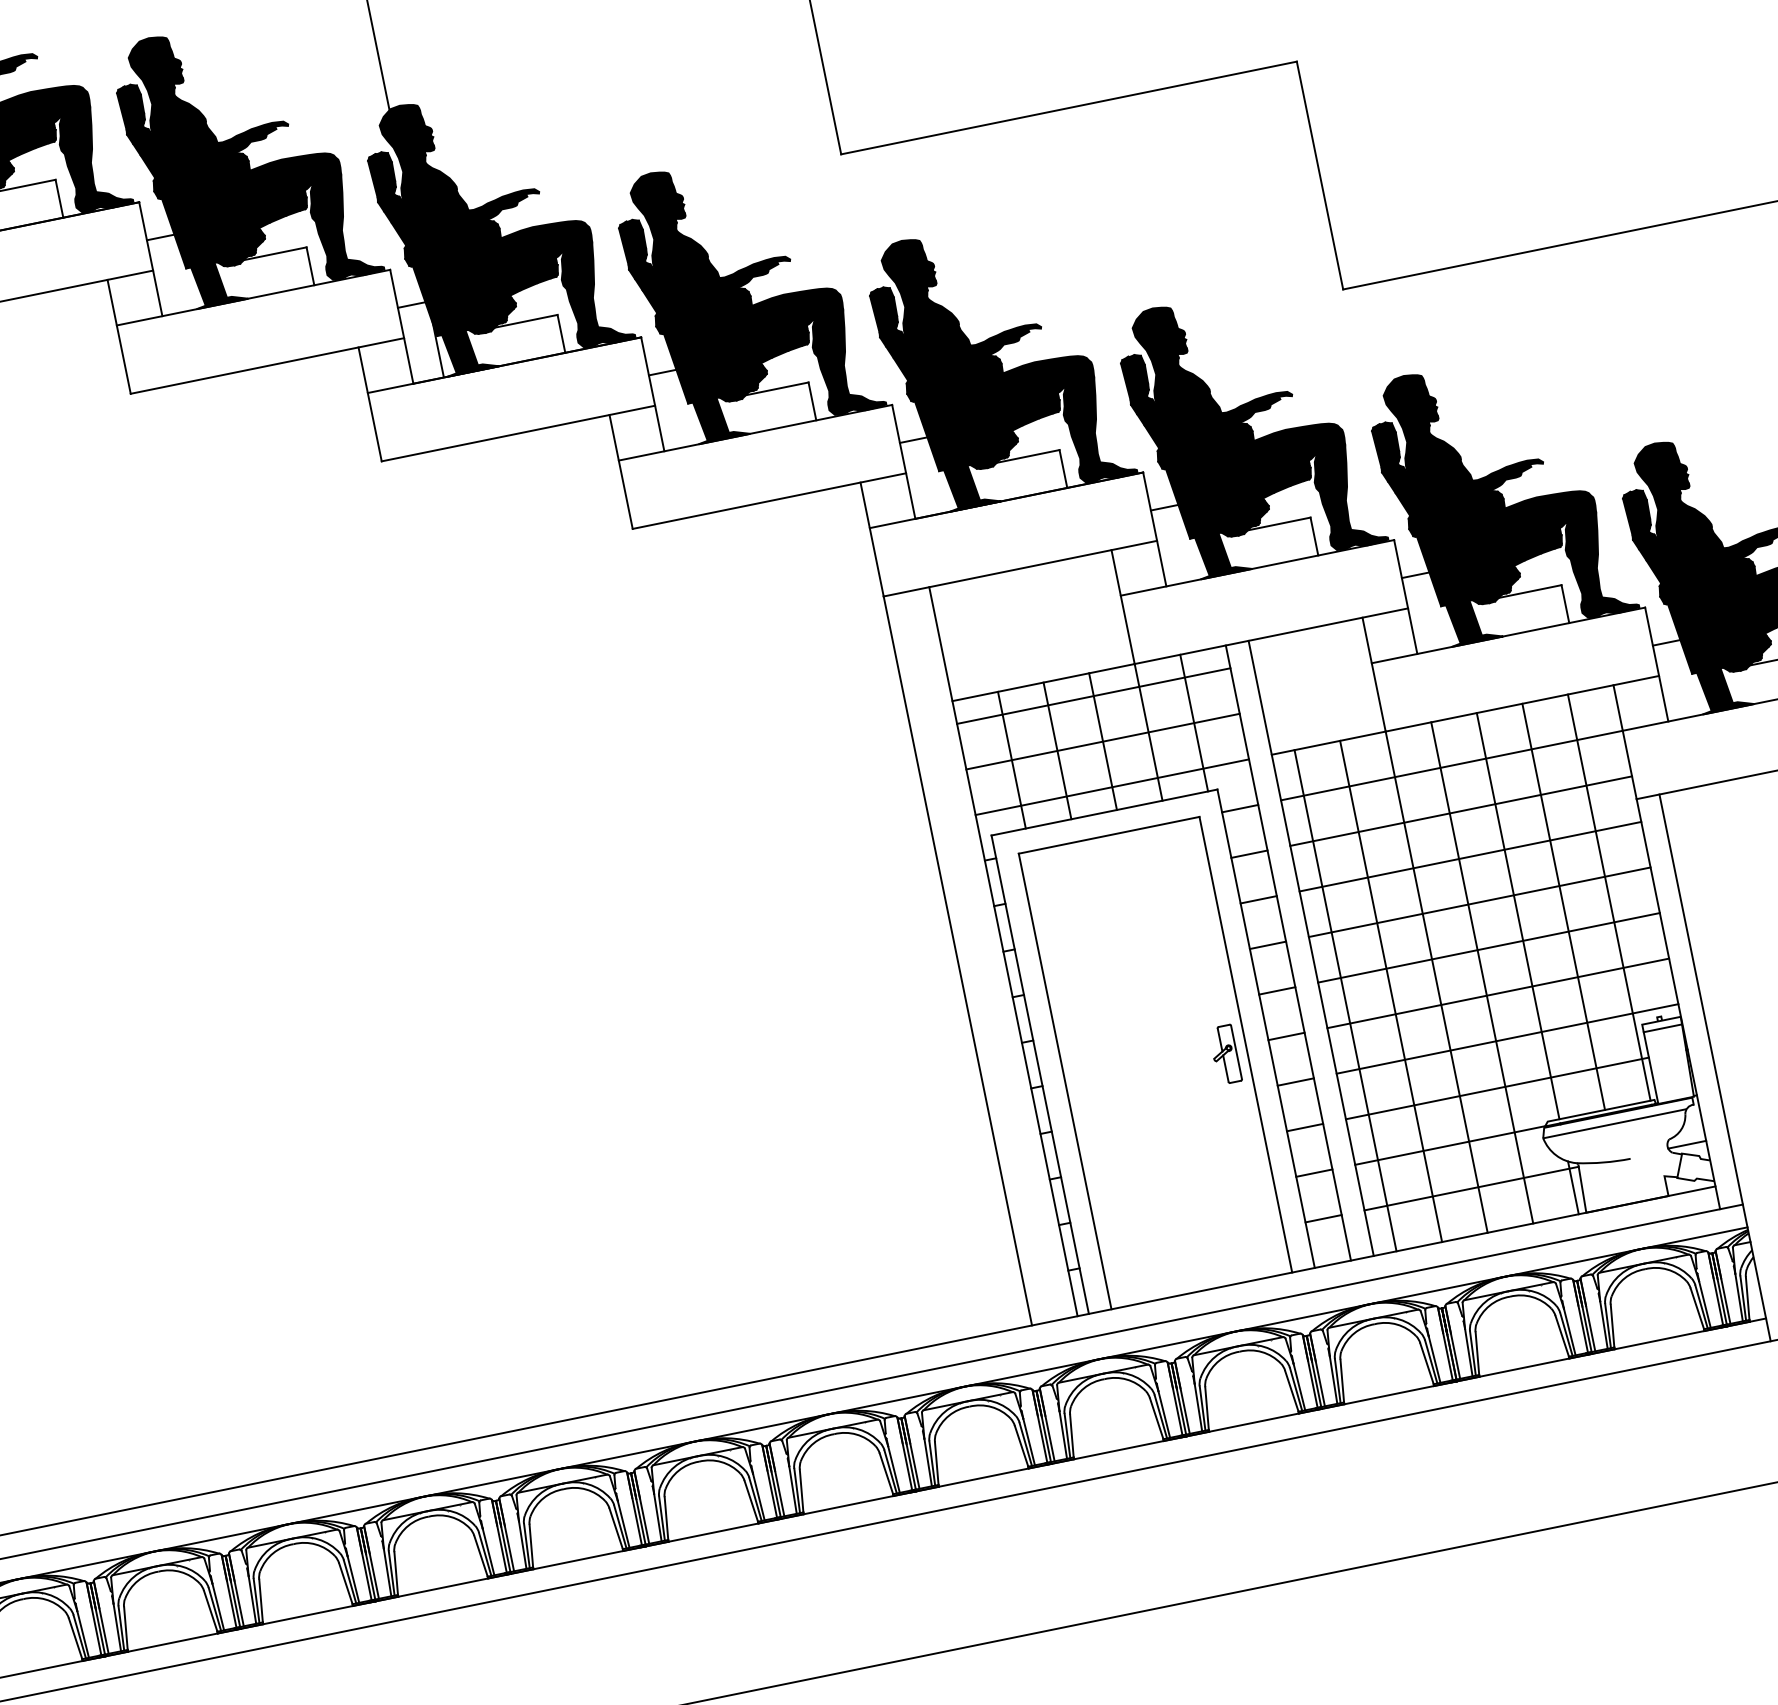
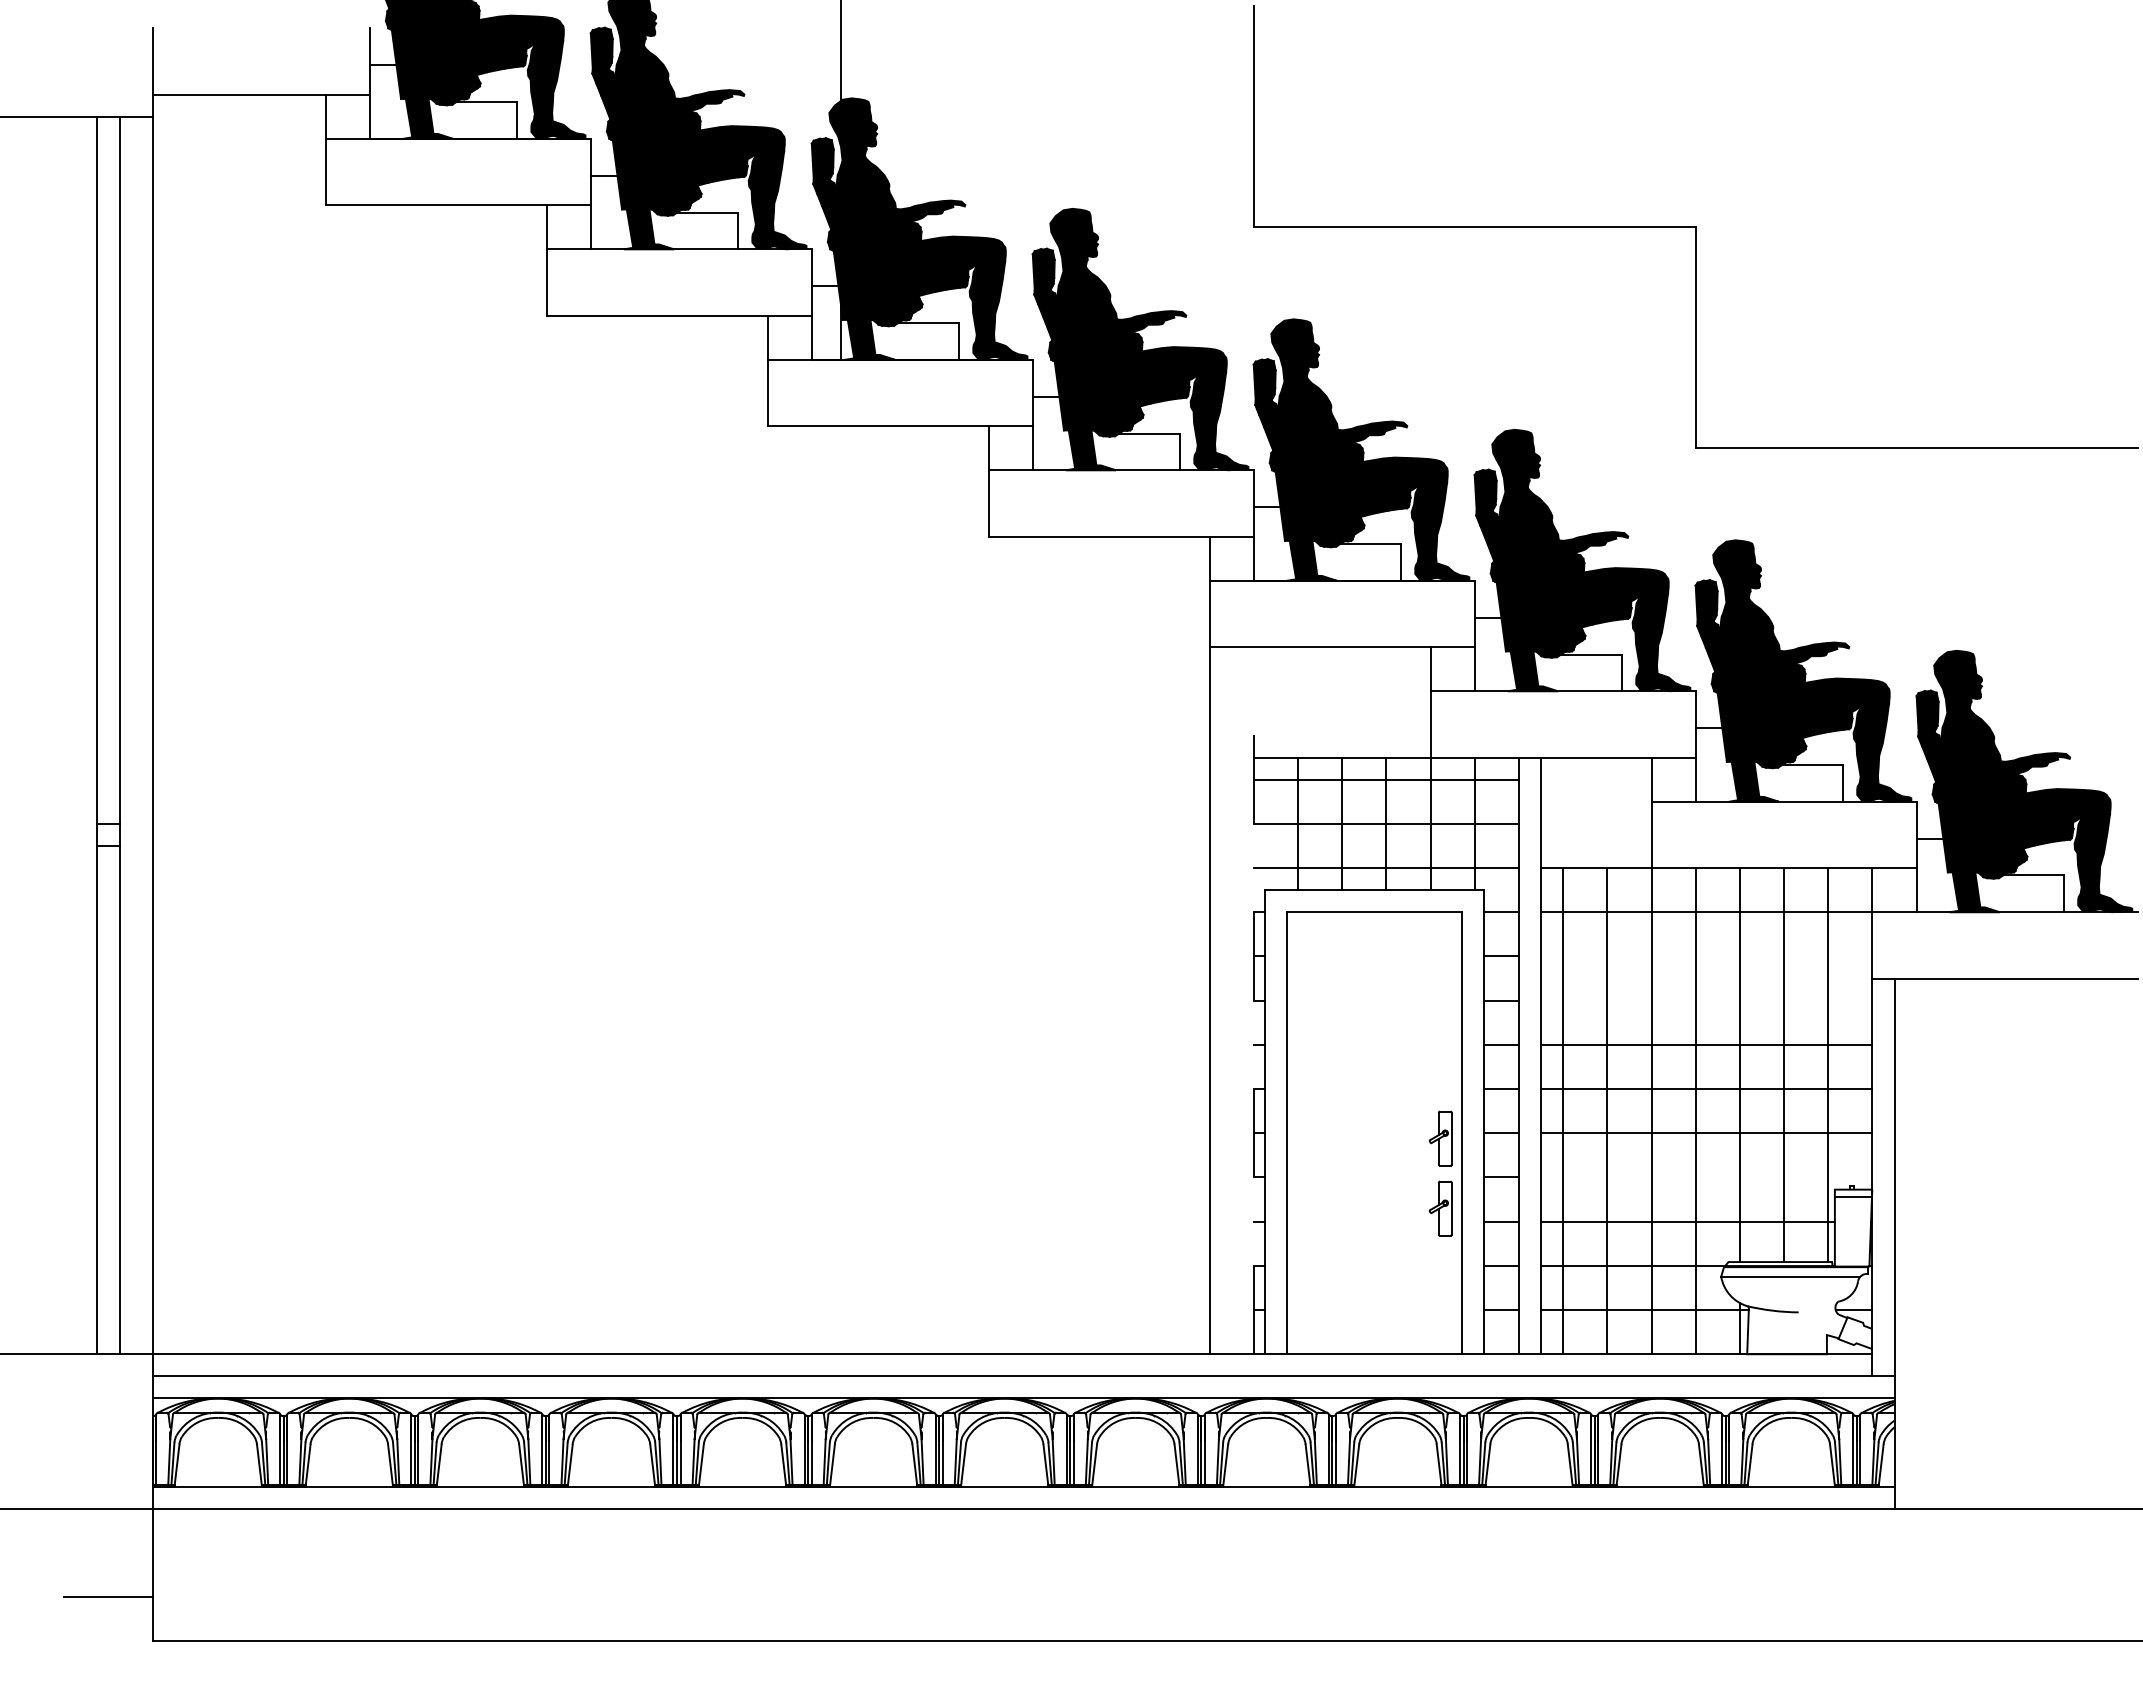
line: (1460, 811) -> (1706, 956), removed
line: (1470, 856) -> (1706, 1000), removed
line: (1003, 951) -> (1253, 1000), solid -> dashed
line: (1507, 1039) -> (1706, 1177), removed
part: (1239, 1126) -> (1440, 1208), added

